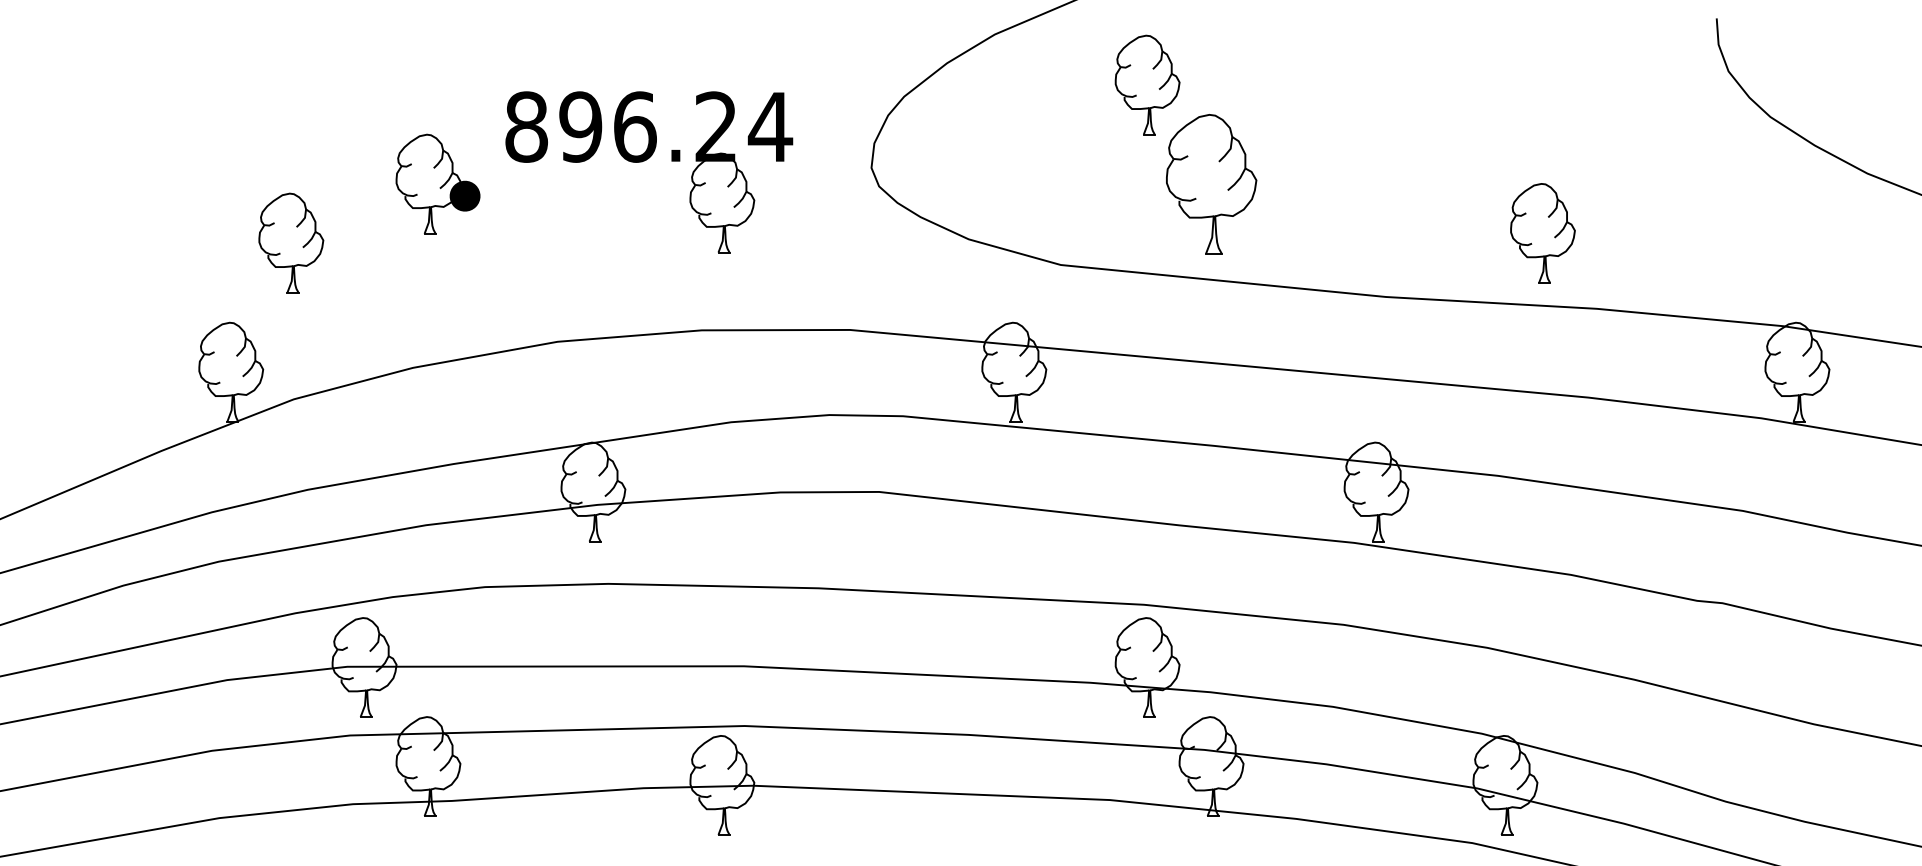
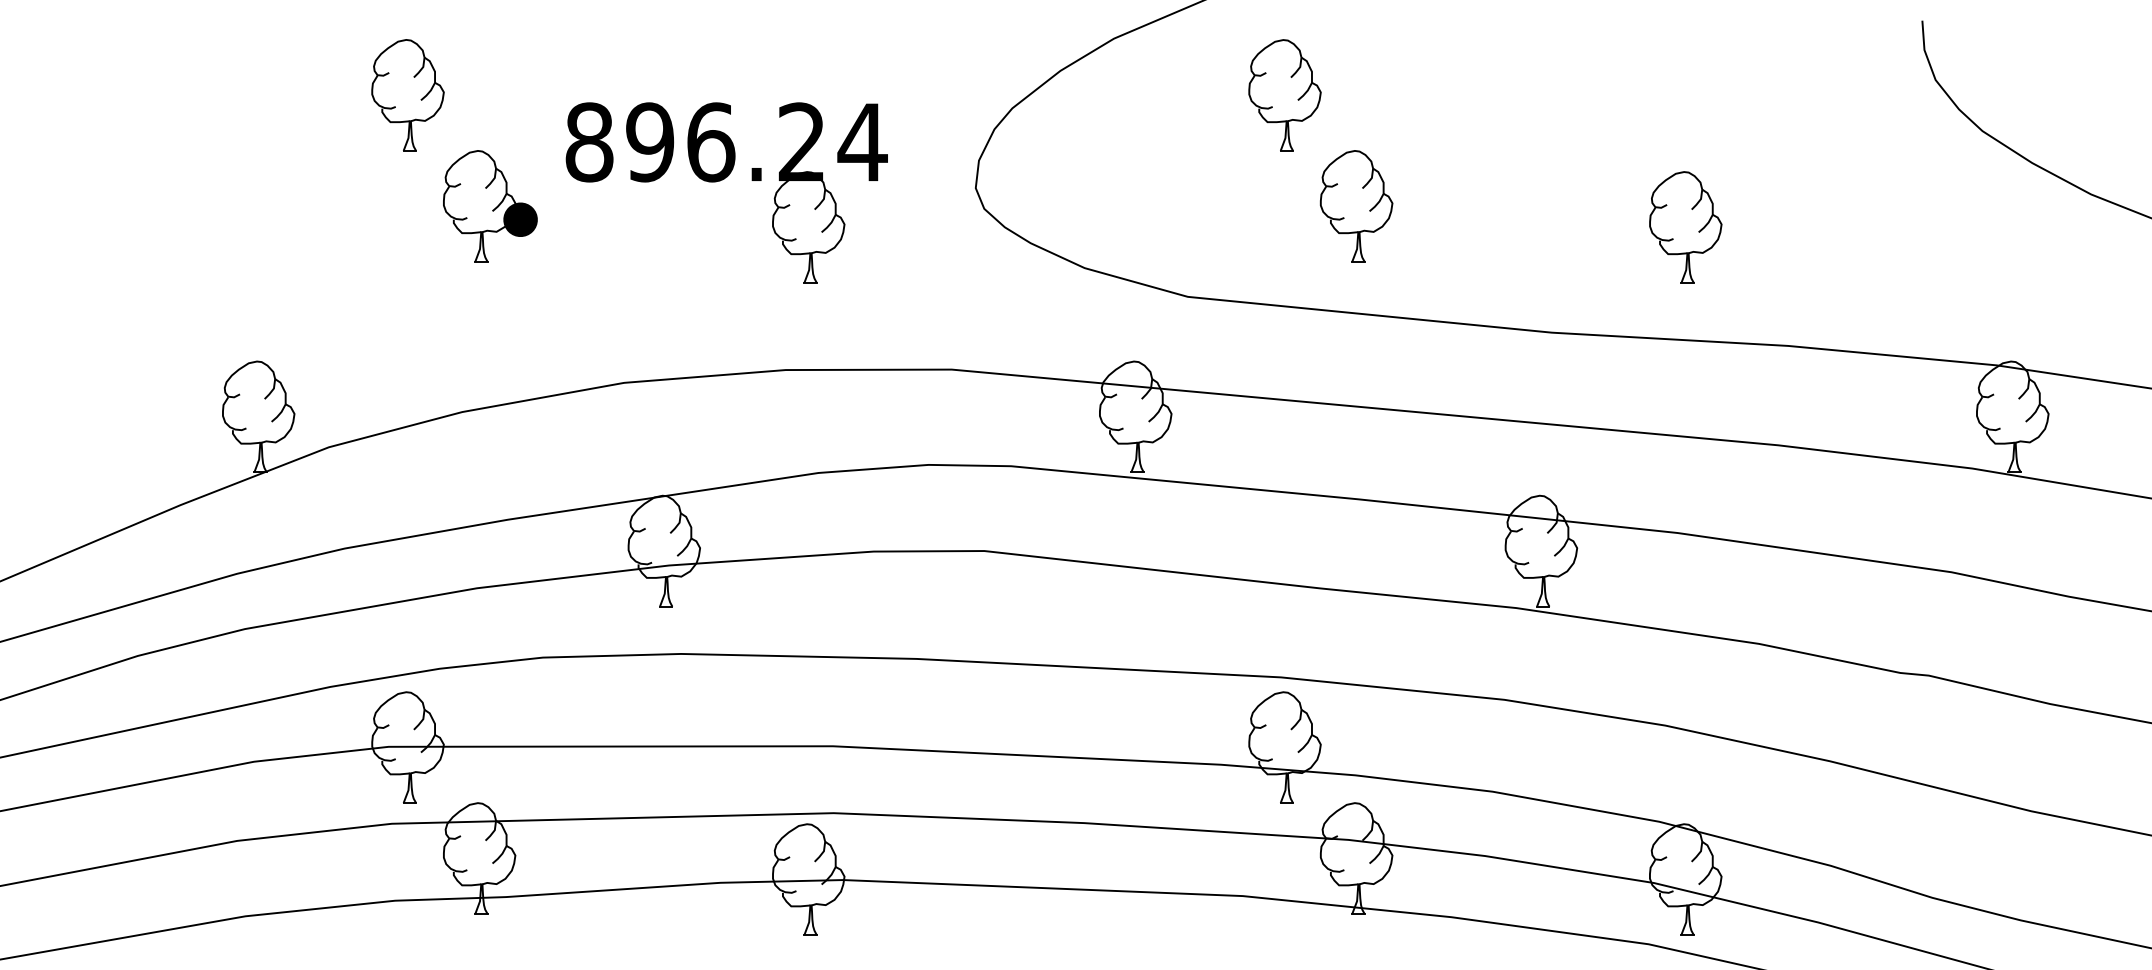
part: (1211, 184) -> (1356, 206), size x0.71
part: (1542, 233) -> (1685, 227), moved
part: (290, 243) -> (407, 95), moved

